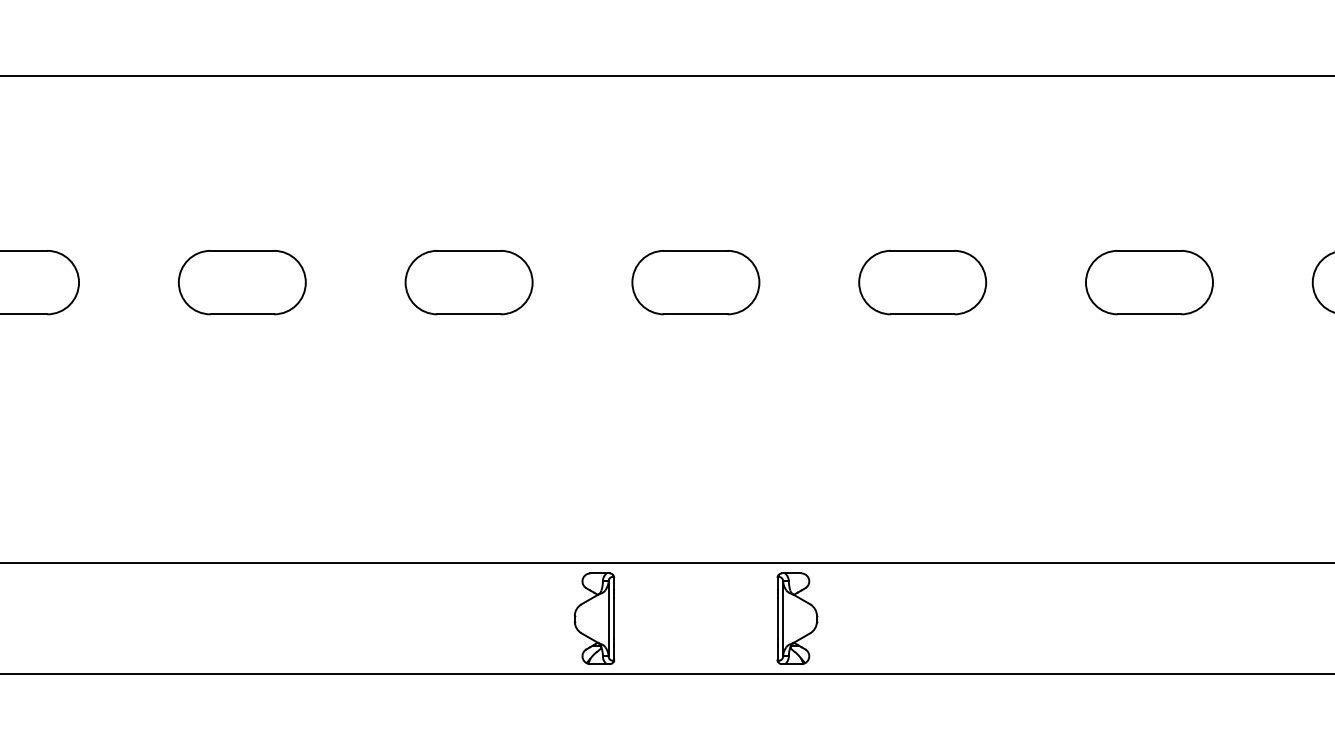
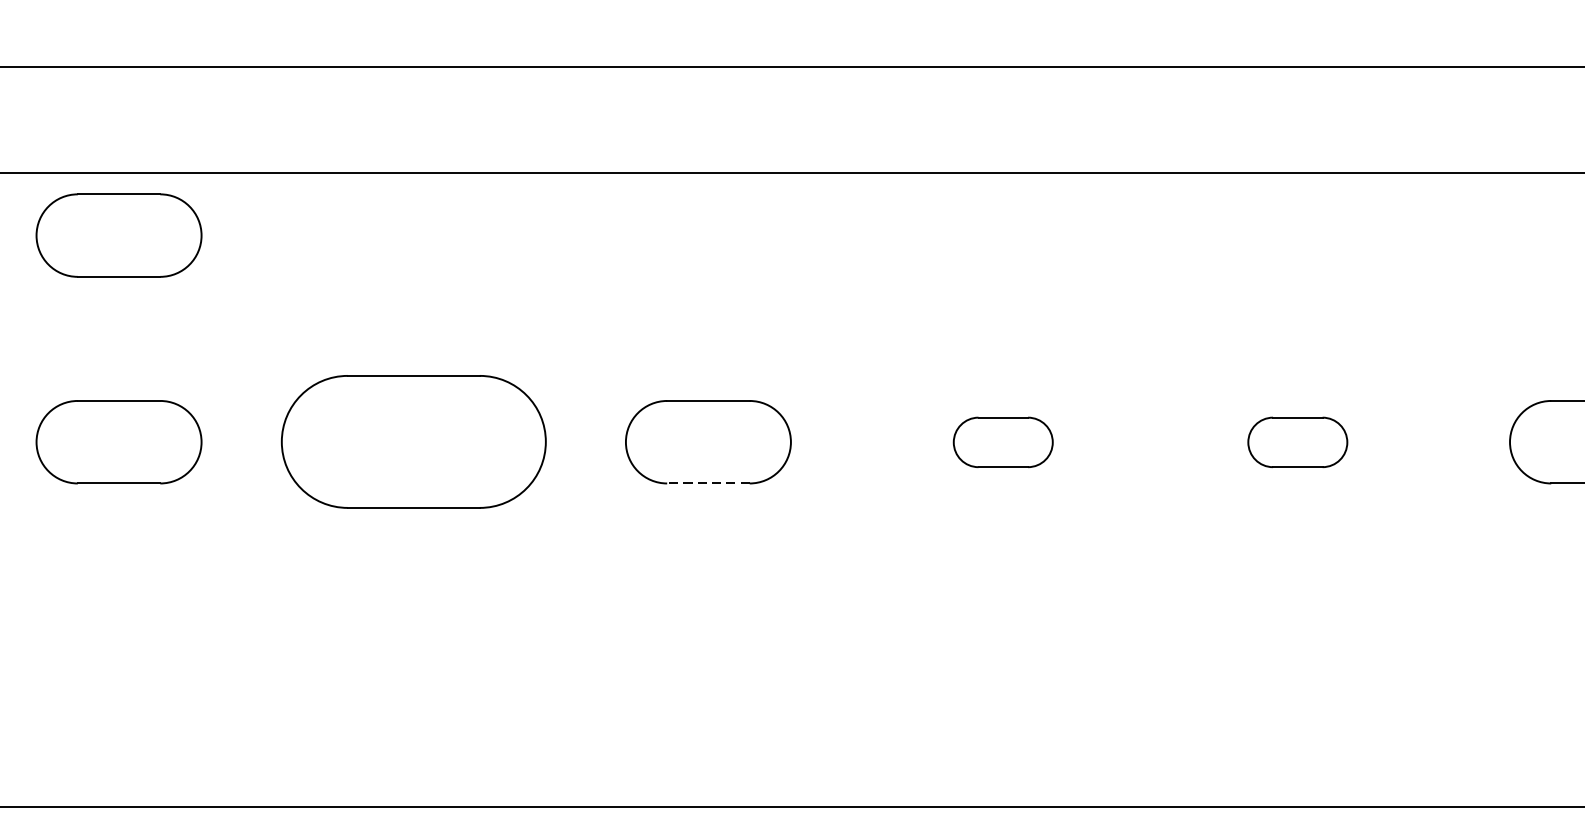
part: (241, 123) -> (117, 235), added
part: (468, 282) -> (412, 442), size x1.6
part: (922, 282) -> (1002, 442), size x0.6
part: (1149, 282) -> (1297, 442), size x0.6
line: (695, 314) -> (707, 483), solid -> dashed

